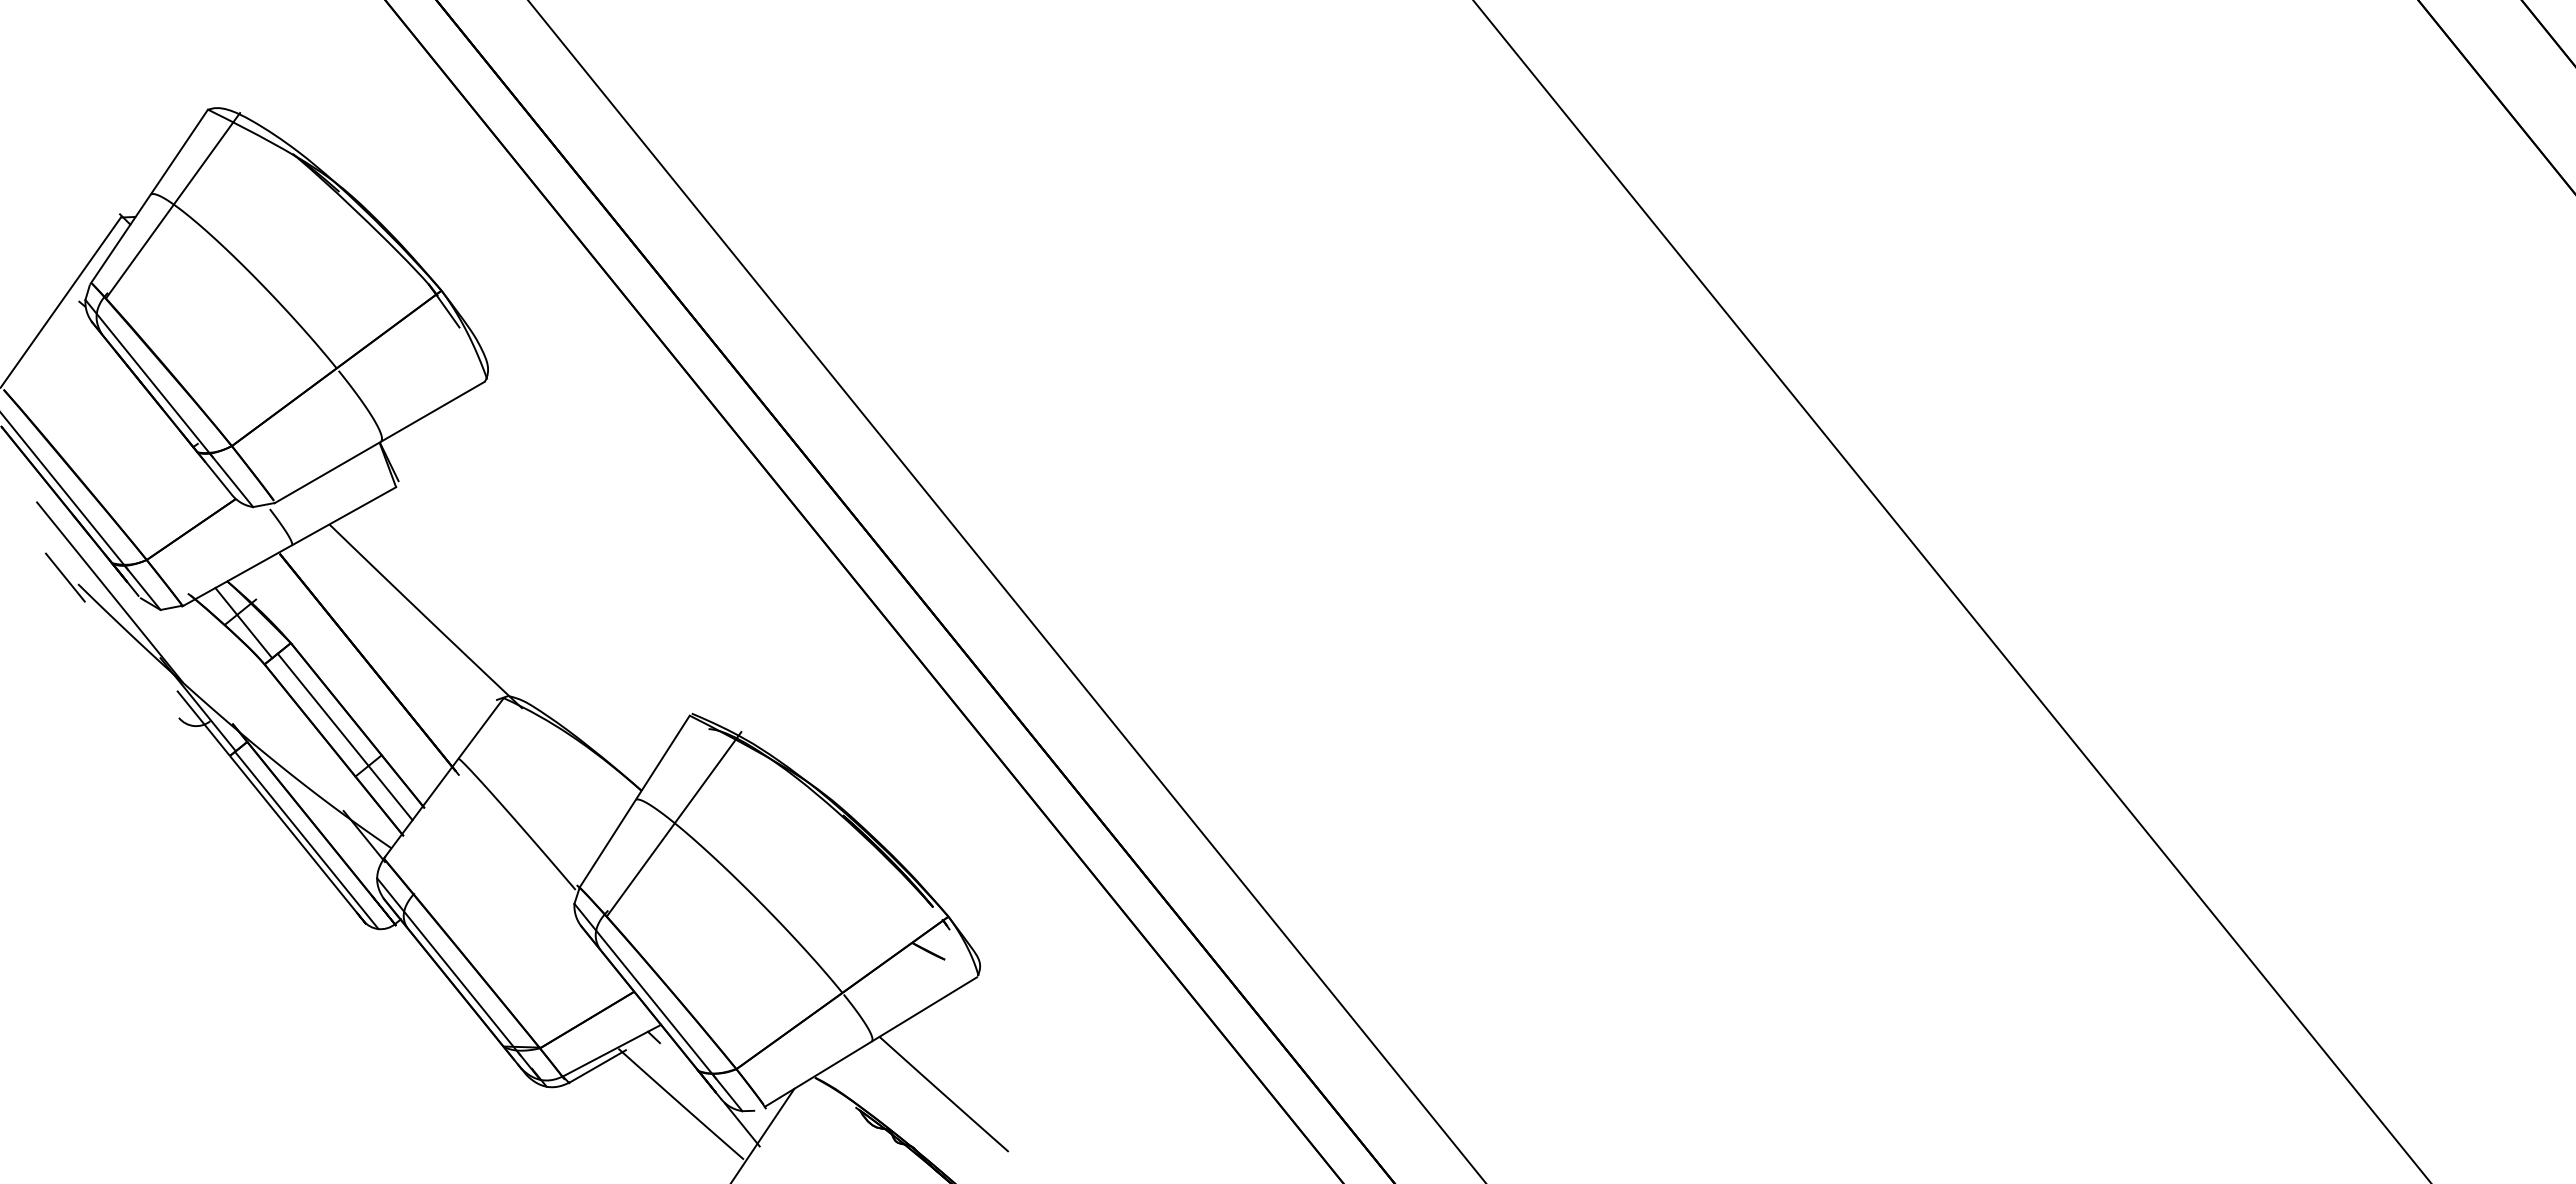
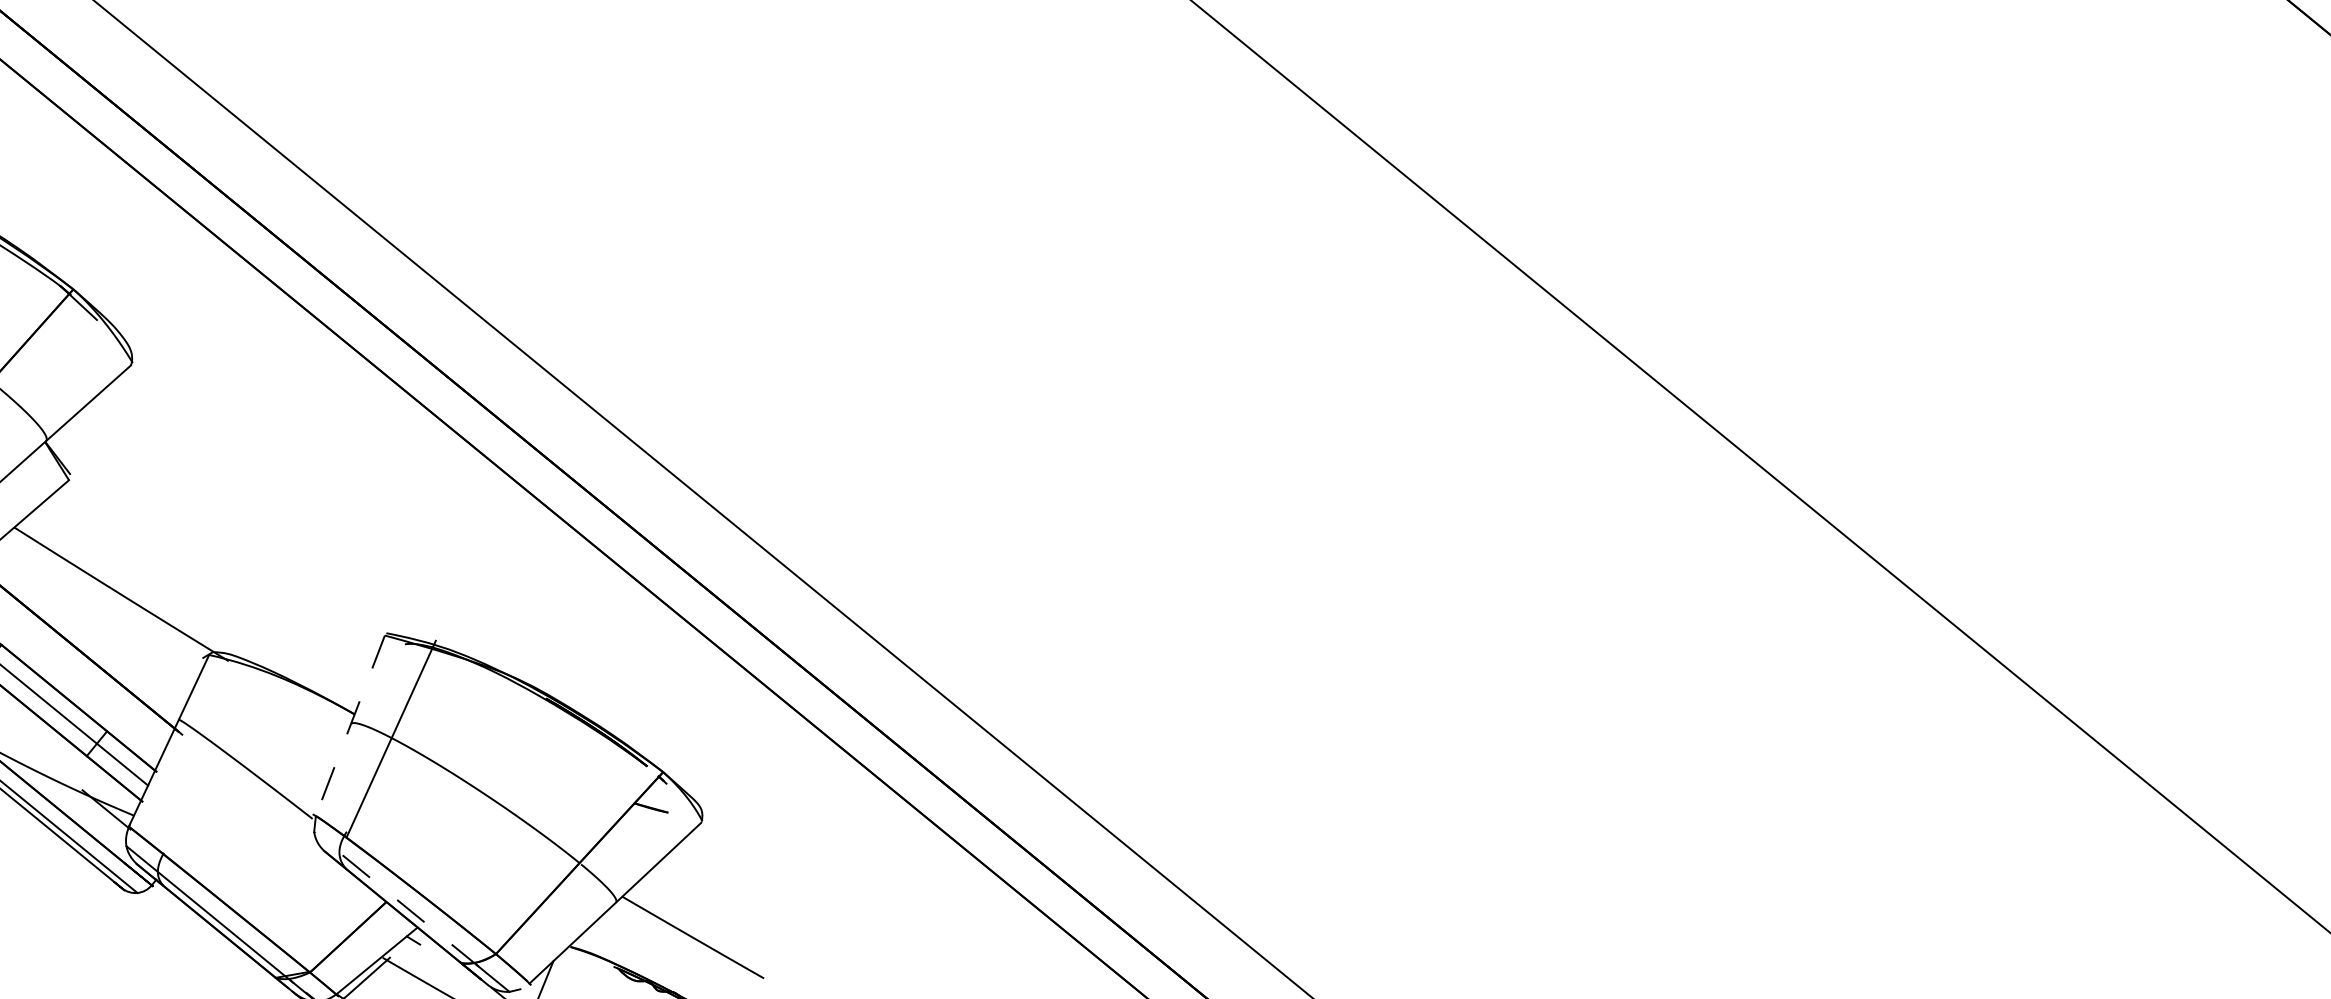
line: (634, 802) -> (350, 726), solid -> dashed
line: (645, 991) -> (396, 899), solid -> dashed

